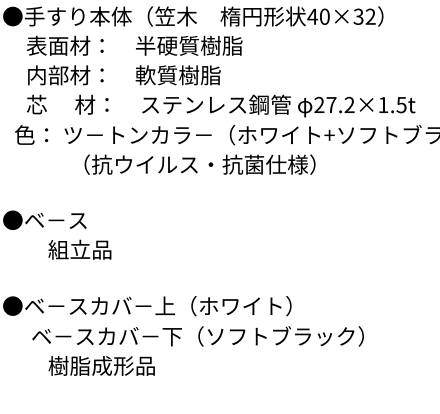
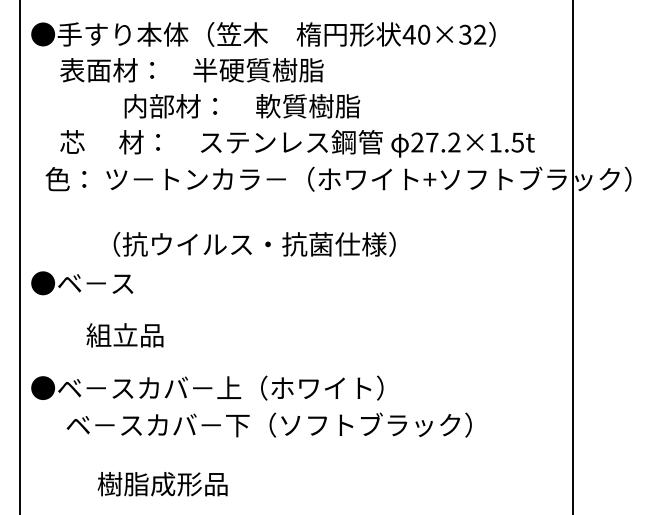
text: (124, 75) -> (242, 106), moved
text: (199, 164) -> (254, 244), moved
text: (79, 249) -> (124, 335), moved
text: (101, 366) -> (162, 484), moved

